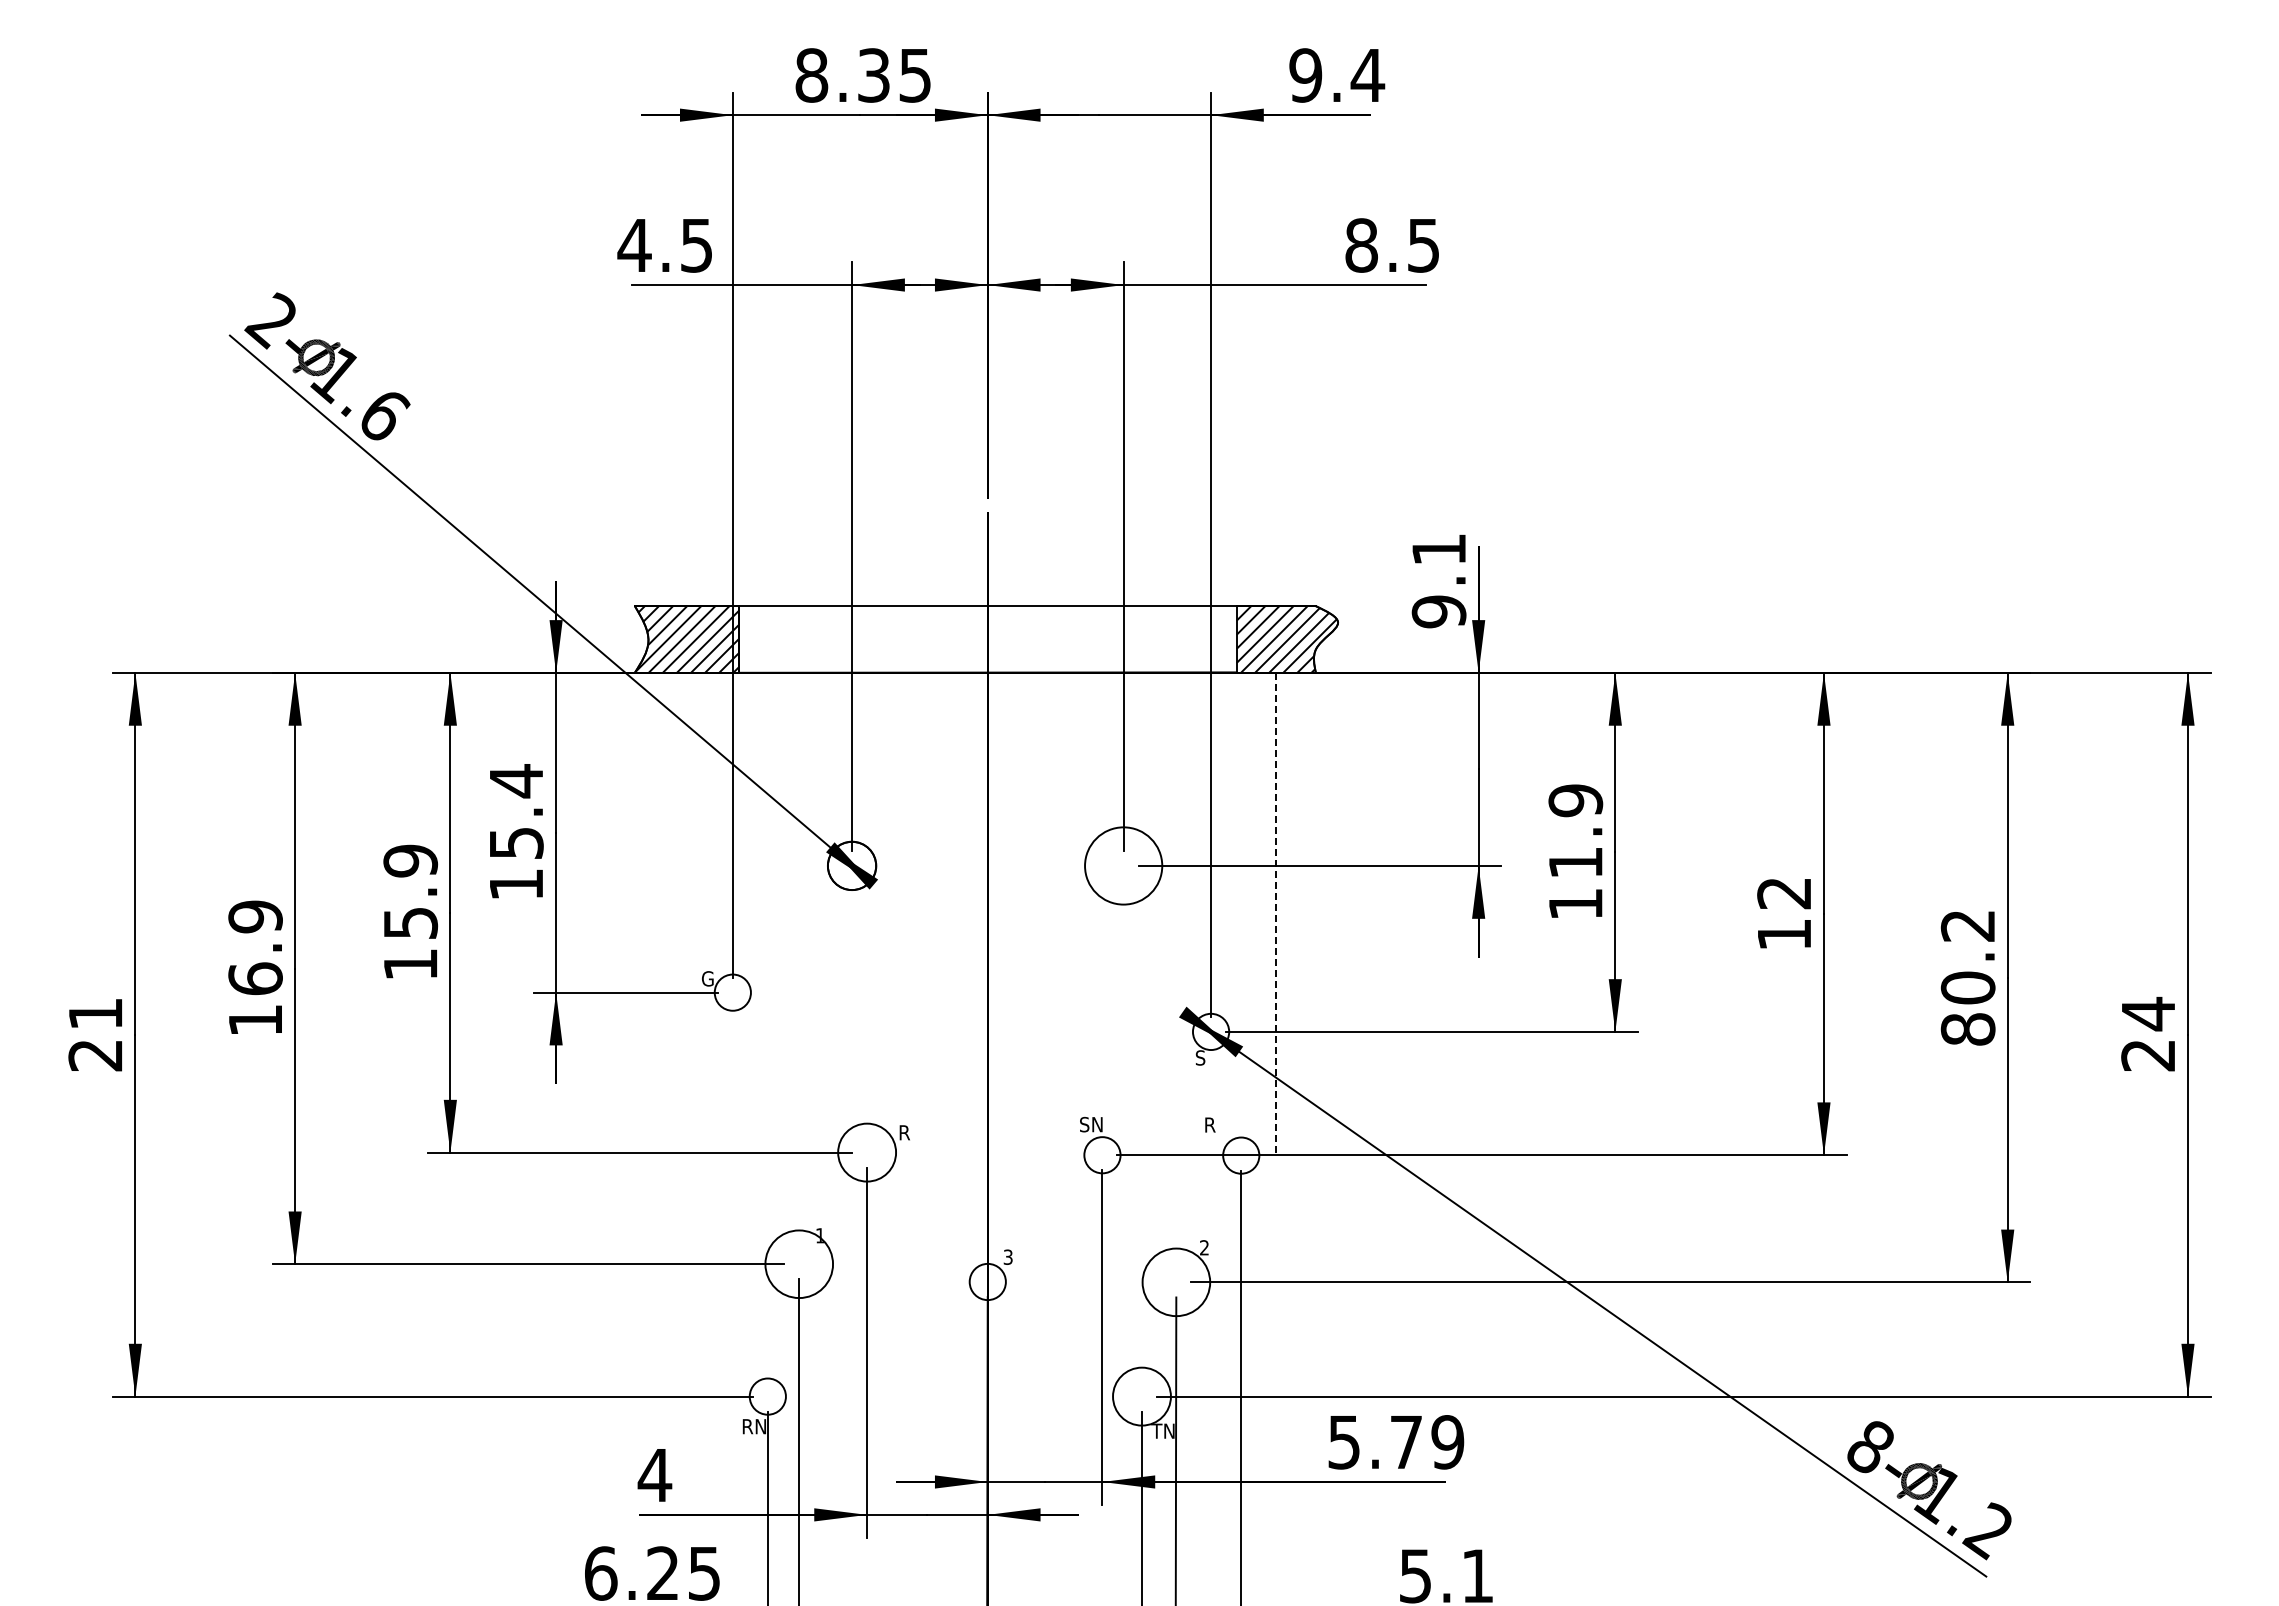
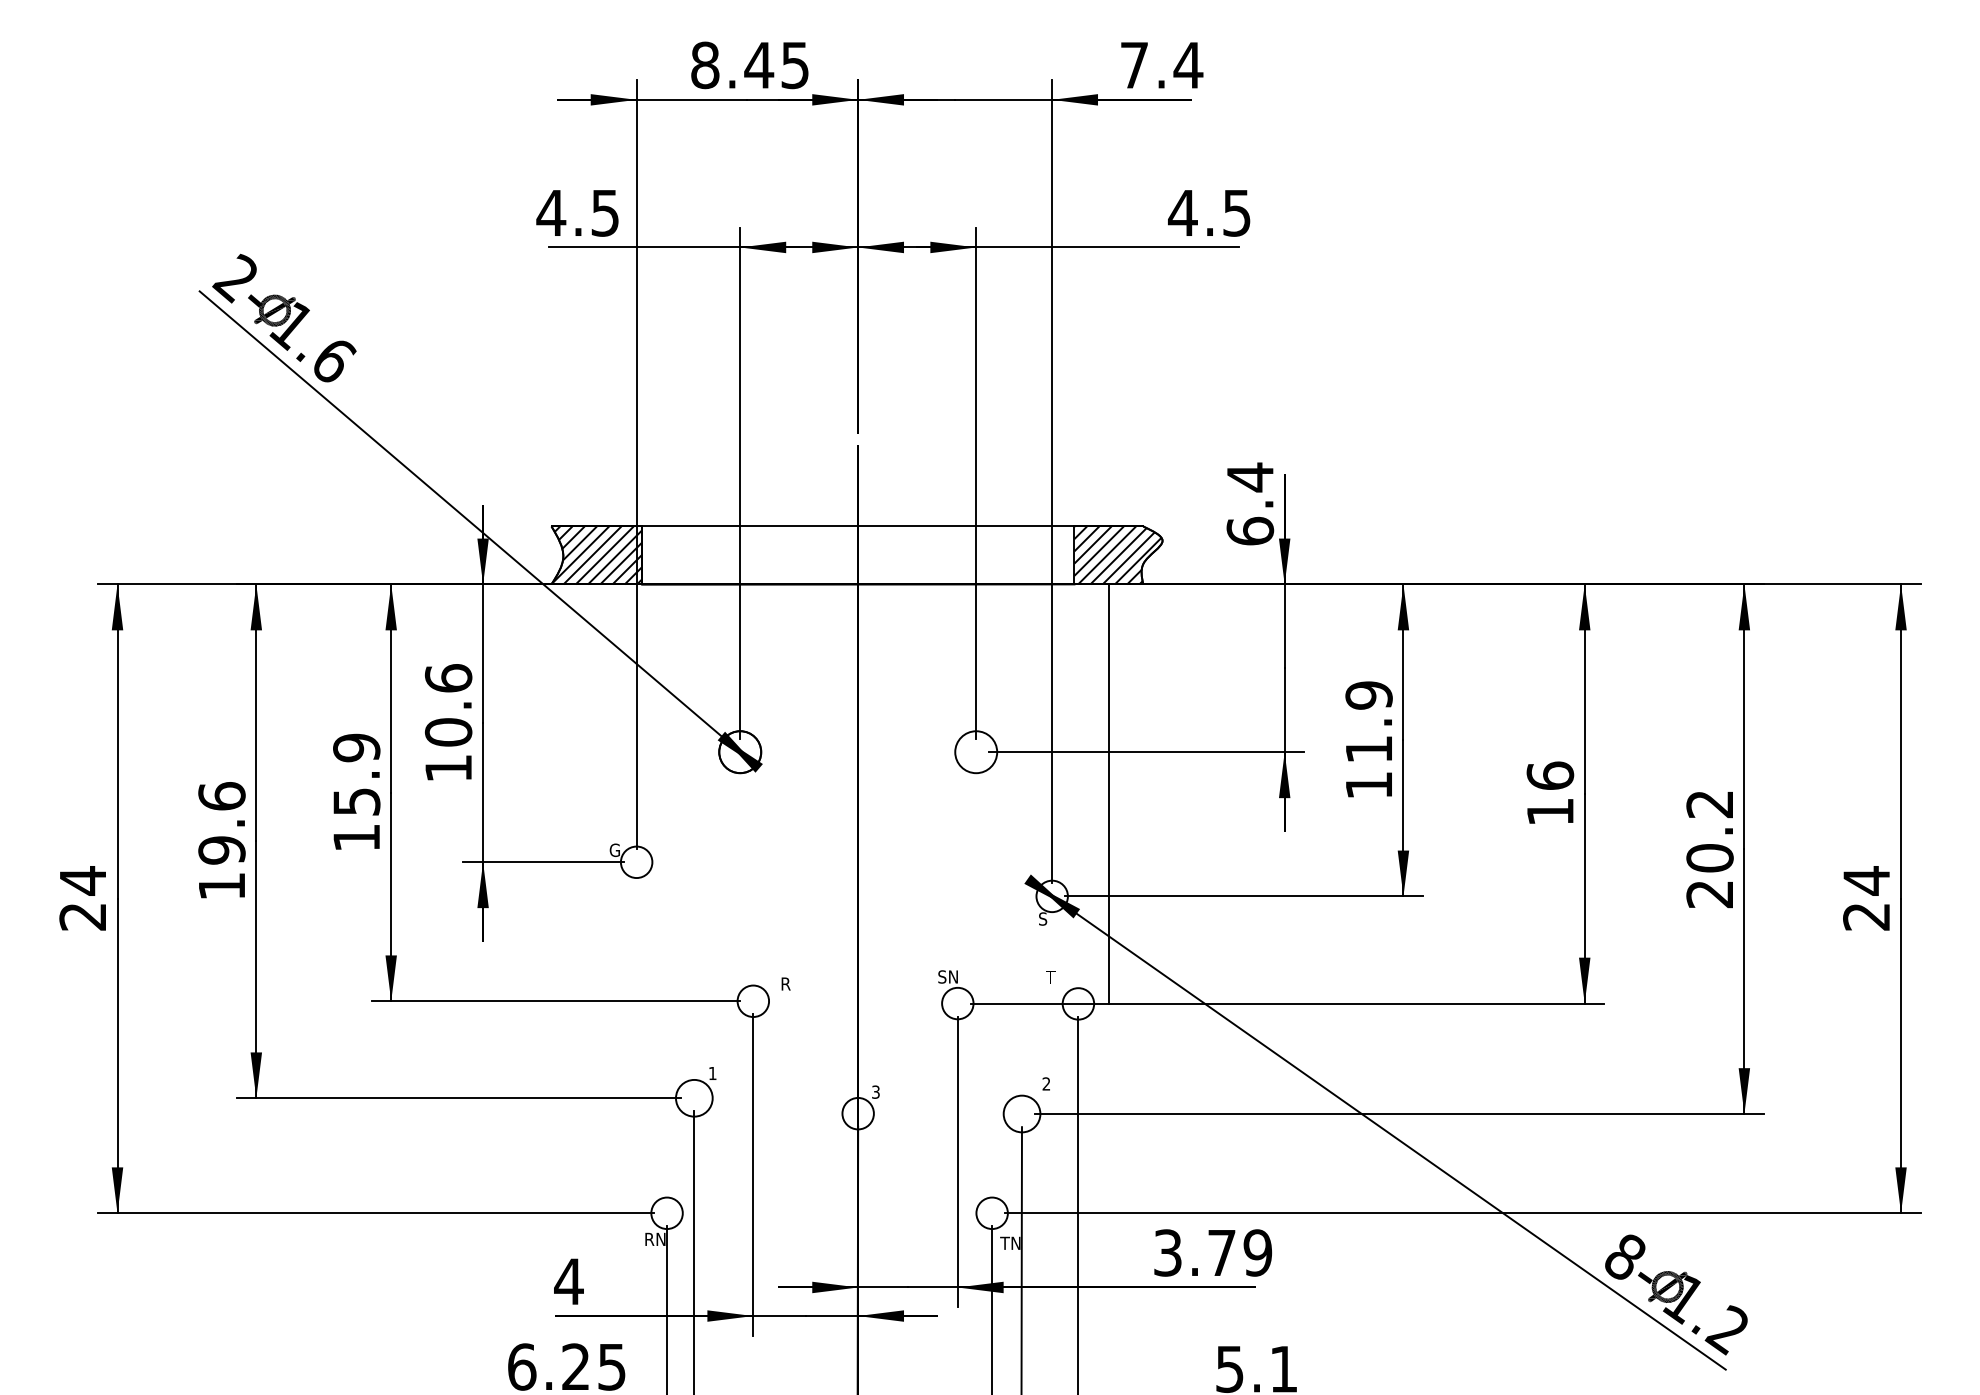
text: (873, 75) -> (758, 65), 8.35 -> 8.45
text: (1305, 75) -> (1134, 65), 9.4 -> 7.4
text: (1361, 245) -> (1182, 213), 8.5 -> 4.5
text: (1438, 580) -> (1249, 504), 9.1 -> 6.4
text: (516, 811) -> (448, 704), 15.4 -> 10.6
circle: (1123, 865) -> (976, 751), size x0.62
text: (1784, 892) -> (1550, 775), 12 -> 16
line: (1276, 914) -> (1109, 794), dashed -> solid
text: (255, 947) -> (221, 823), 16.9 -> 19.6
text: (95, 1013) -> (82, 880), 21 -> 24
text: (1967, 1029) -> (1709, 894), 80.2 -> 20.2
text: (1209, 1124) -> (1050, 976), R -> T
circle: (867, 1152) -> (753, 1001), size x0.62
circle: (799, 1264) -> (694, 1098), size x0.62
circle: (1176, 1282) -> (1022, 1114), size x0.62
circle: (1141, 1396) -> (991, 1213), size x0.62
text: (1344, 1442) -> (1168, 1253), 5.79 -> 3.79

